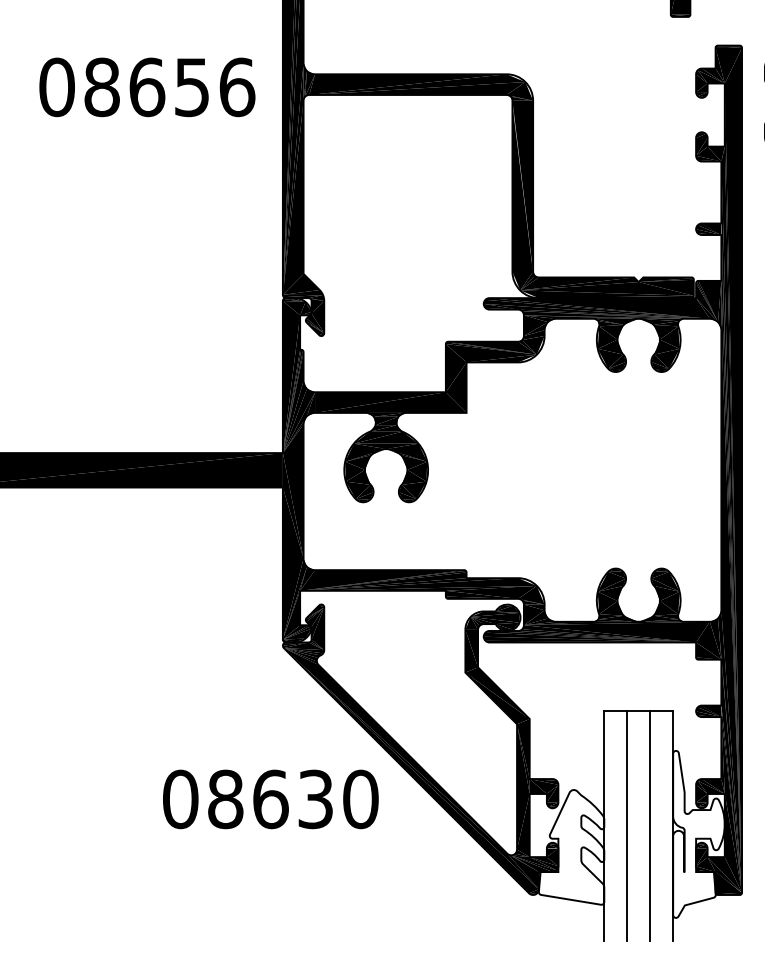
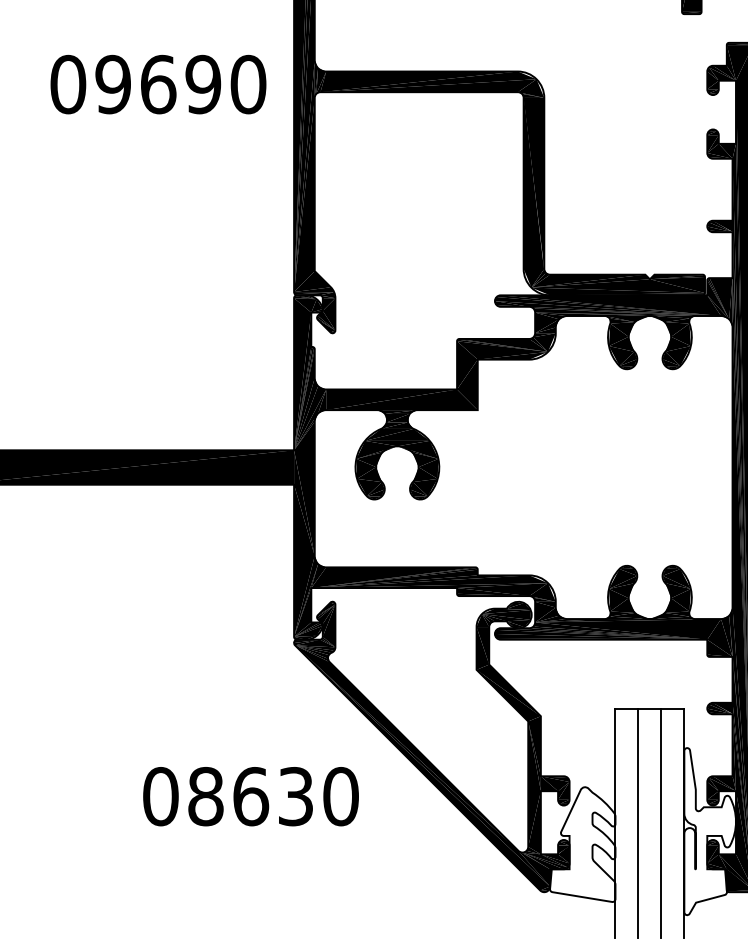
text: (169, 87) -> (180, 84), 08656 -> 09690
text: (270, 799) -> (250, 796), moved

